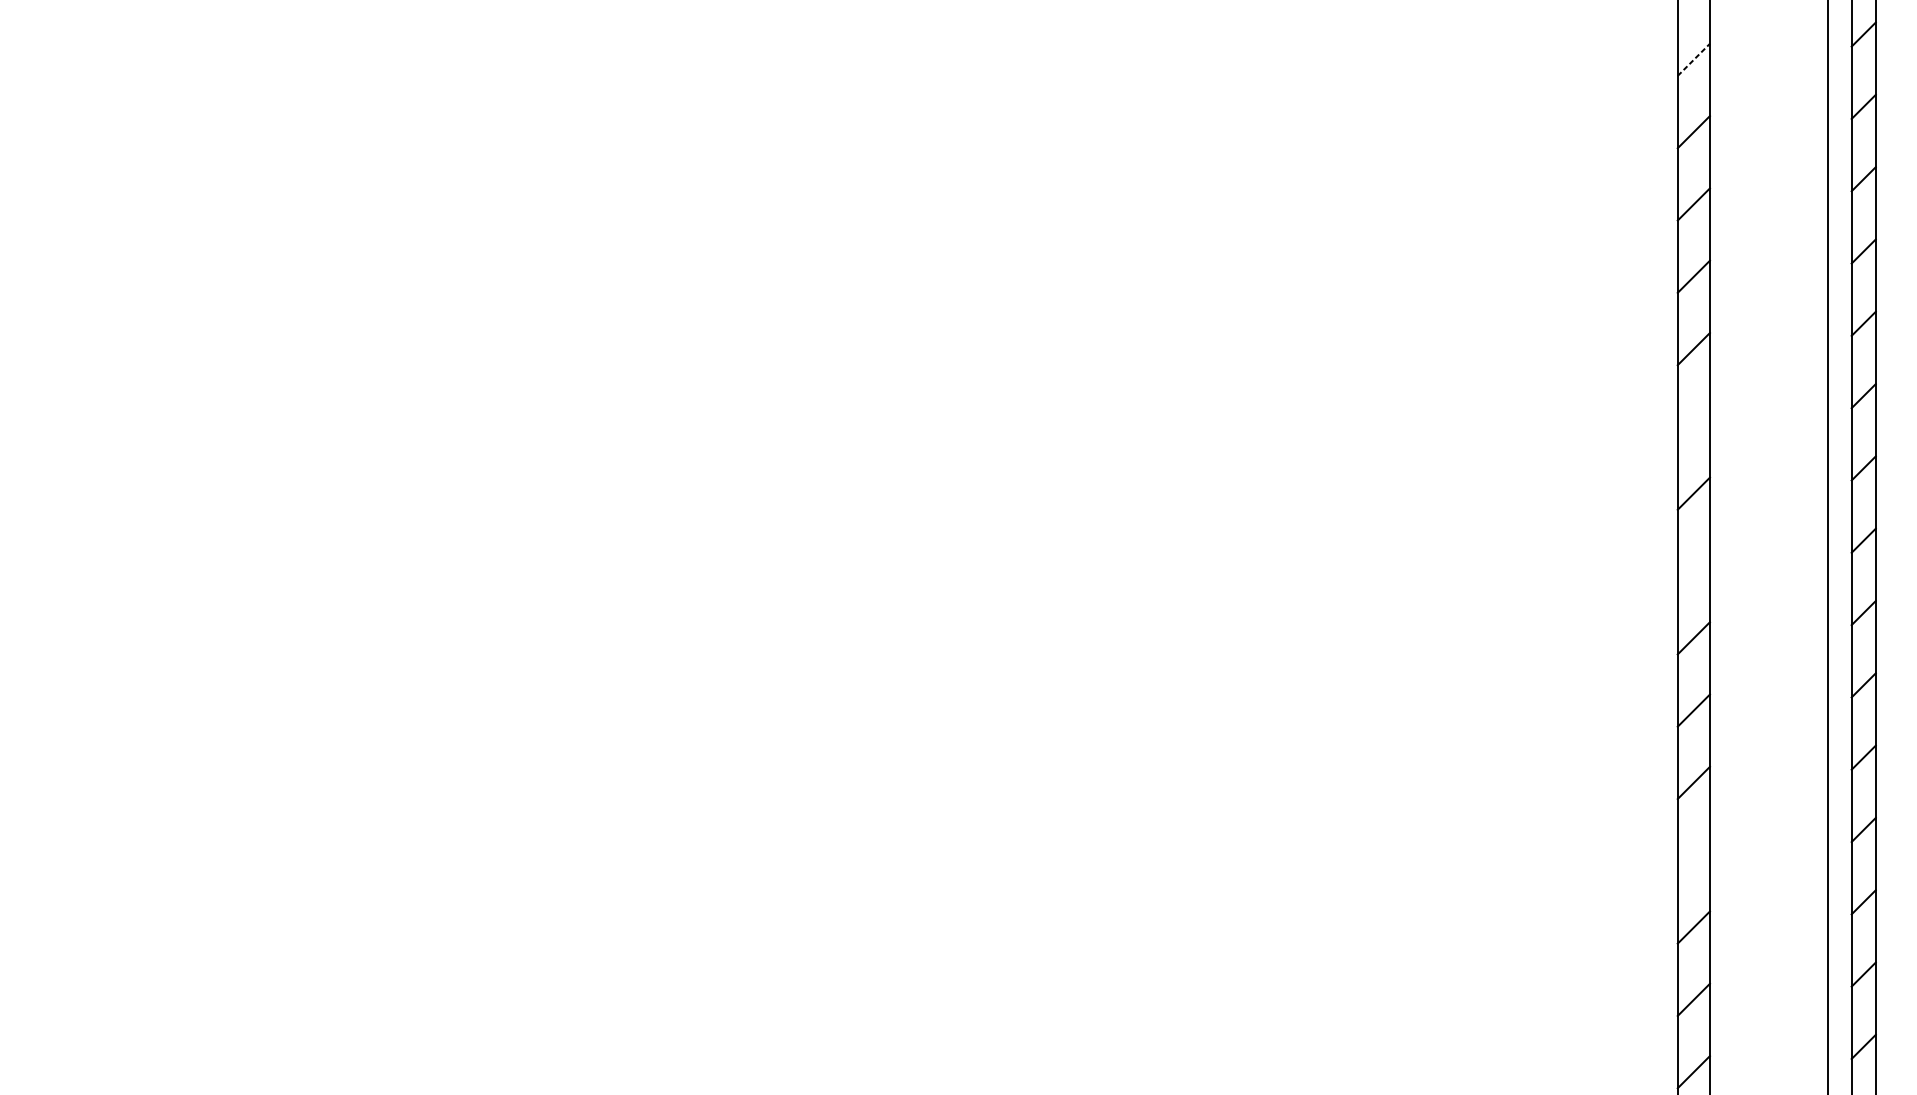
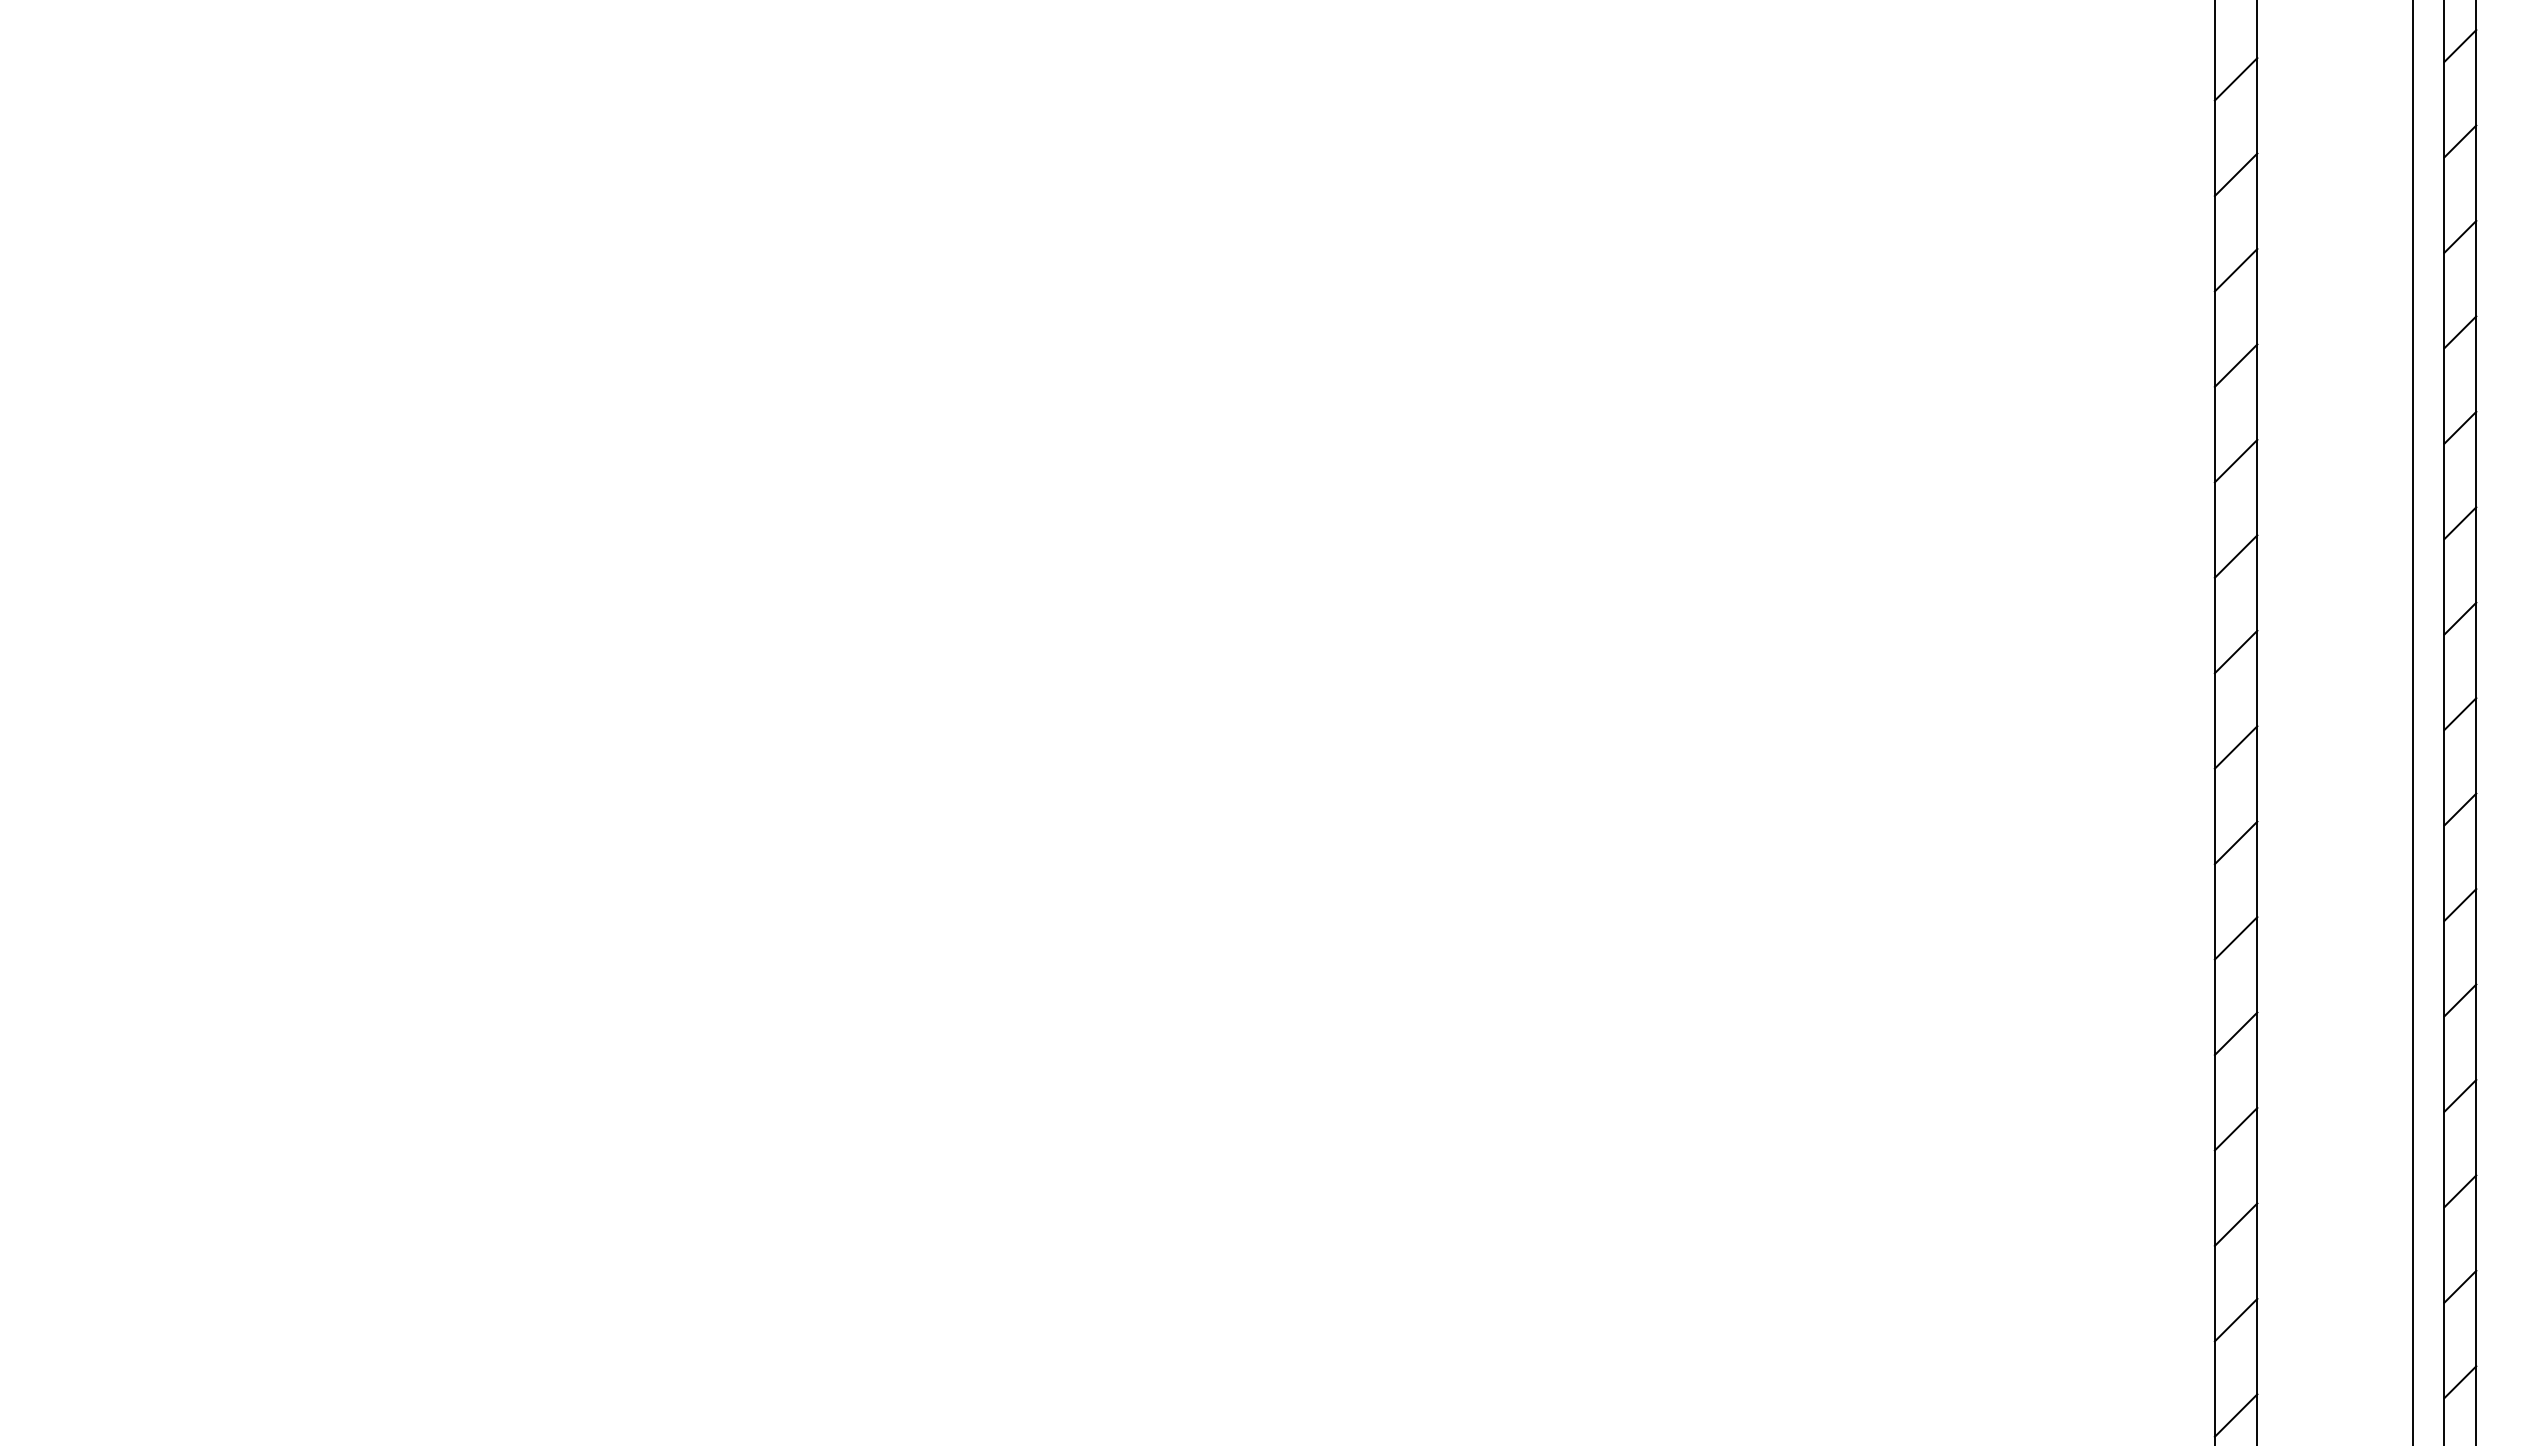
line: (1694, 59) -> (2236, 79), dashed -> solid
line: (1693, 421) -> (2235, 556), added
line: (1693, 566) -> (2235, 747), added
line: (1693, 854) -> (2235, 1128), added

